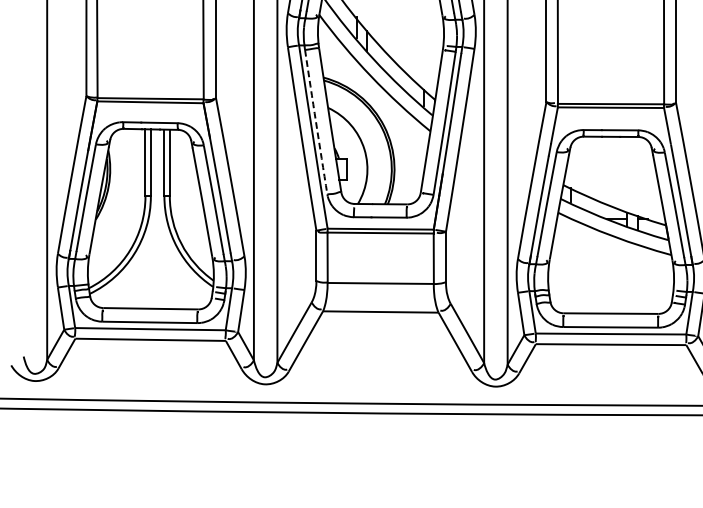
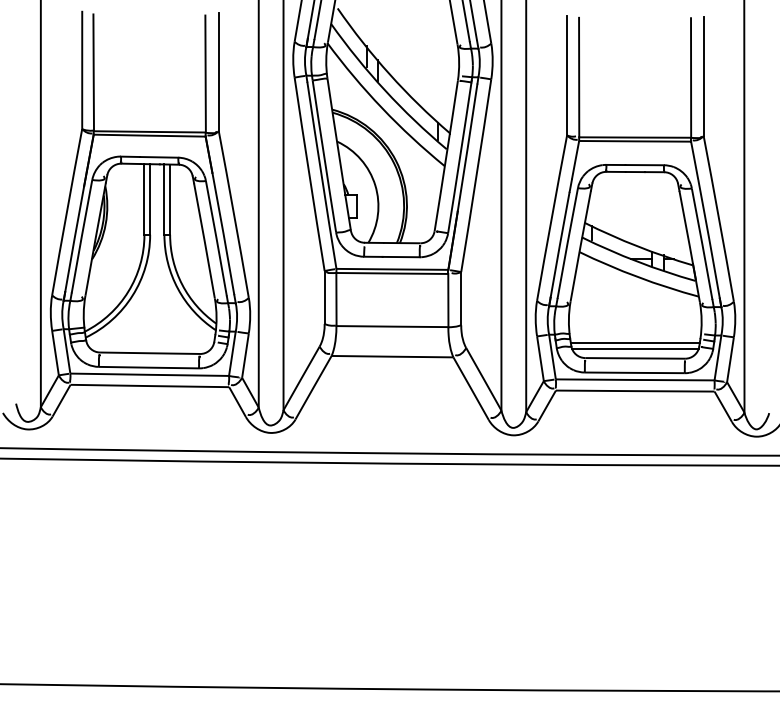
arc: (316, 122) -> (324, 156), dashed -> solid
line: (610, 299) -> (634, 343), added
line: (611, 305) -> (635, 349), added

